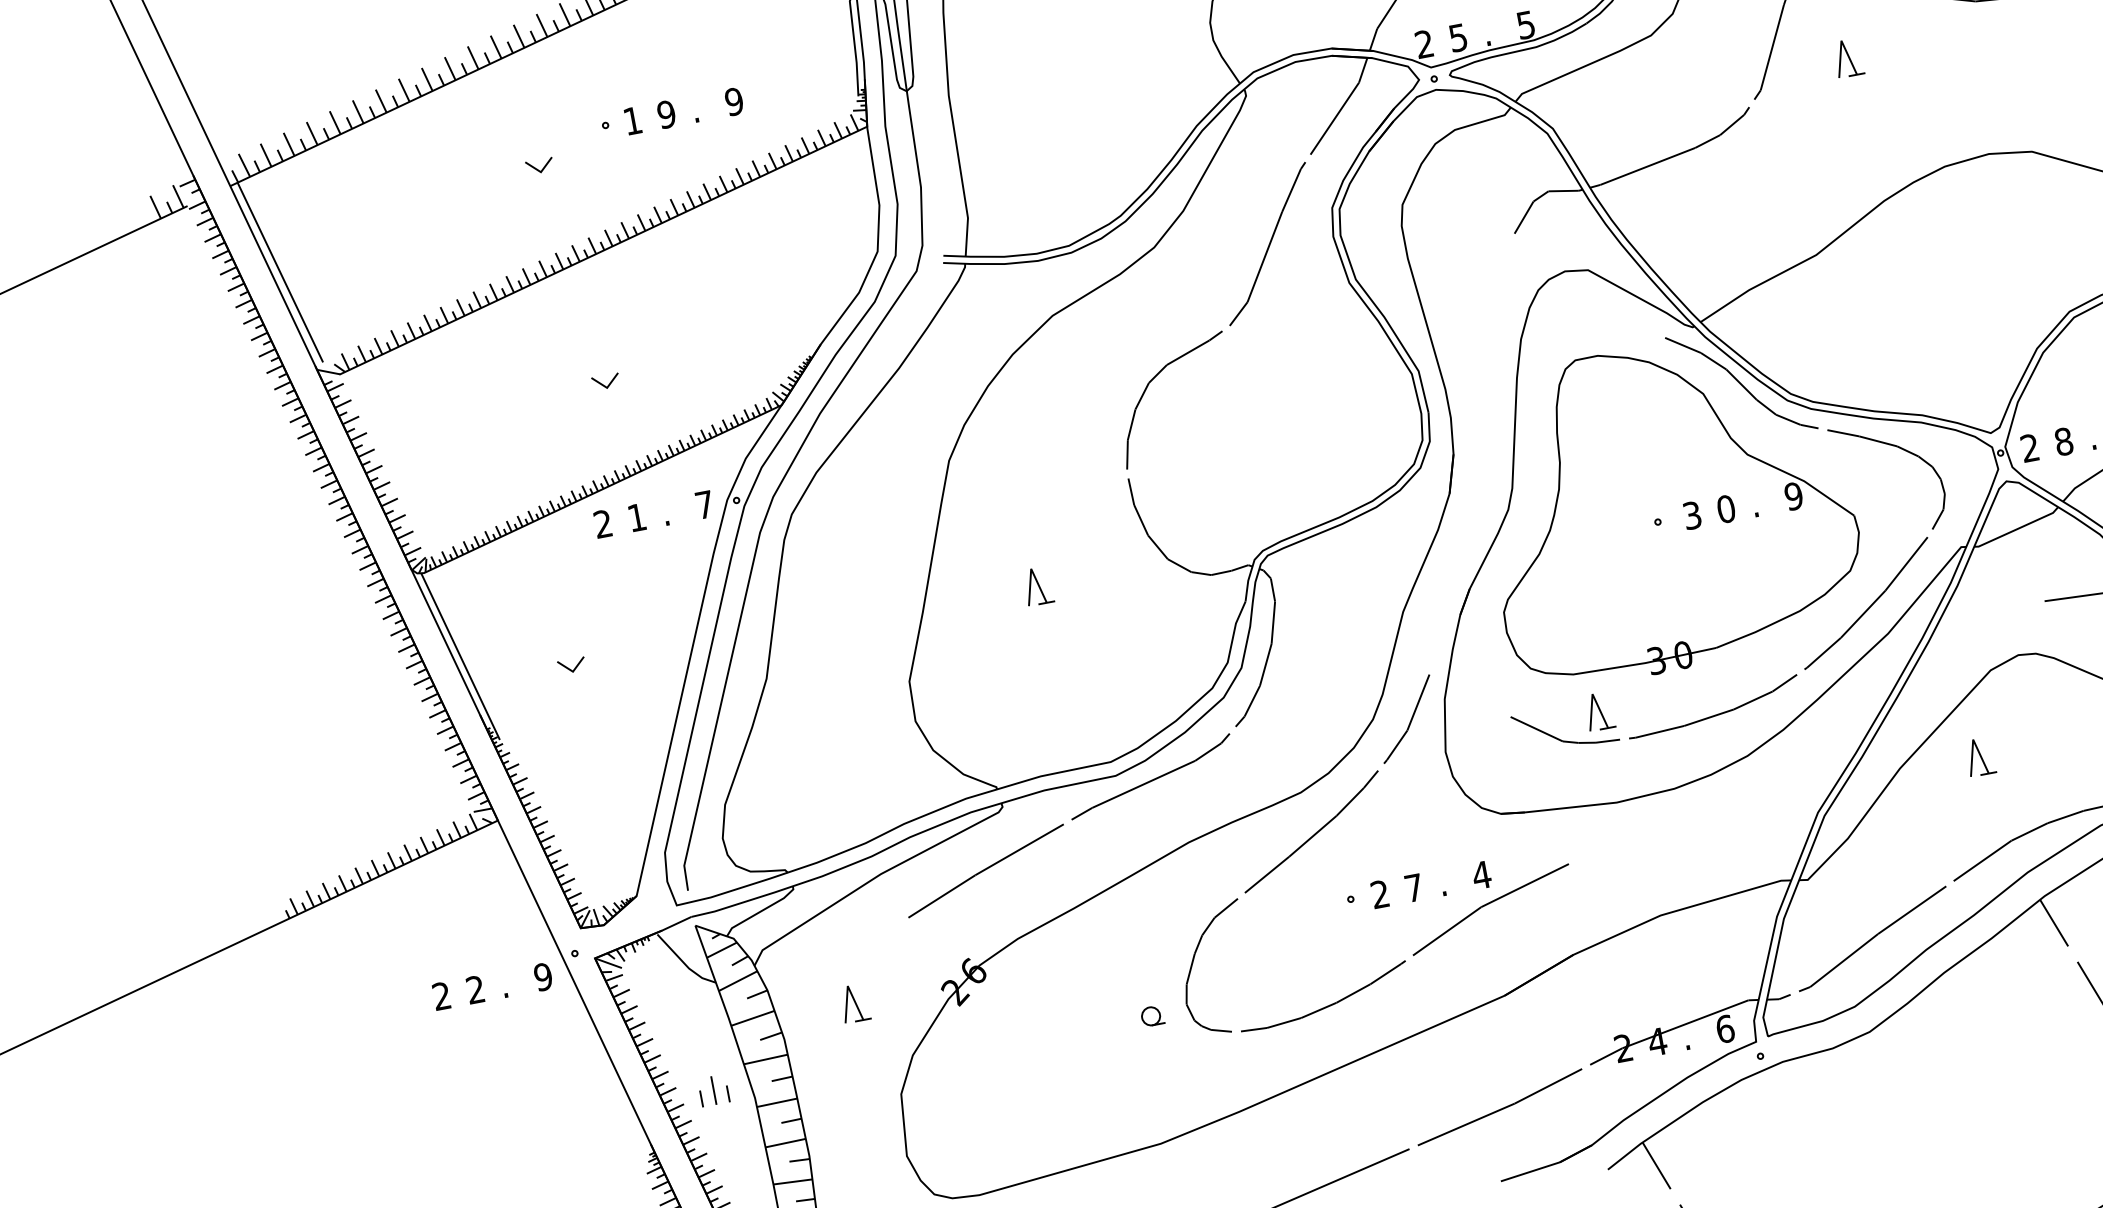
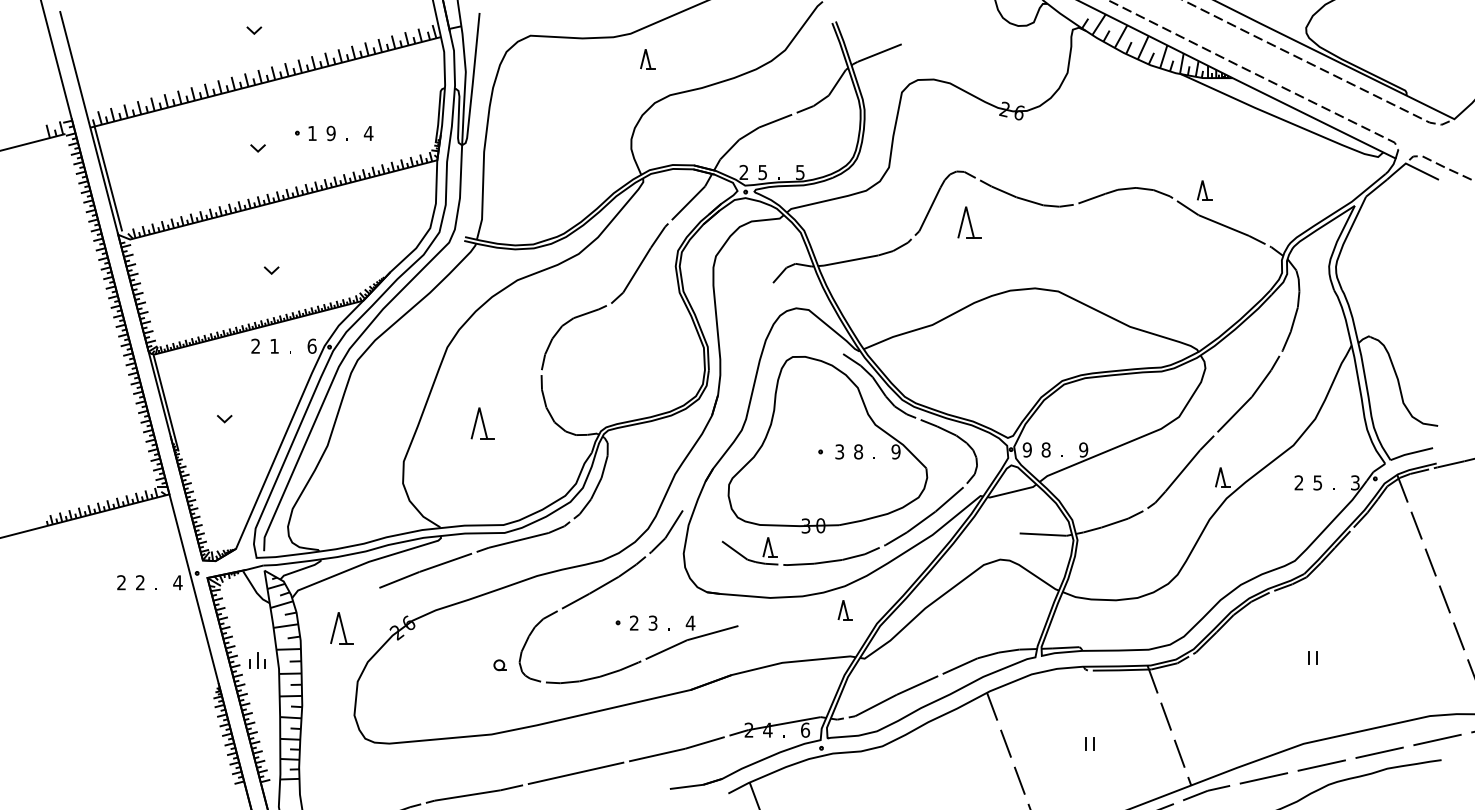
part: (1848, 57) -> (969, 222), size x1.6
text: (733, 101) -> (368, 133), 9 -> 4
text: (2028, 447) -> (1026, 449), 2 -> 9
text: (703, 503) -> (311, 345), 7 -> 6
text: (1726, 508) -> (858, 451), 0 -> 8
part: (1036, 586) -> (481, 423), size x1.6
part: (1980, 757) -> (845, 610), moved
text: (1412, 886) -> (652, 622), 7 -> 3
text: (542, 976) -> (177, 582), 9 -> 4
part: (853, 1003) -> (341, 628), size x1.6

